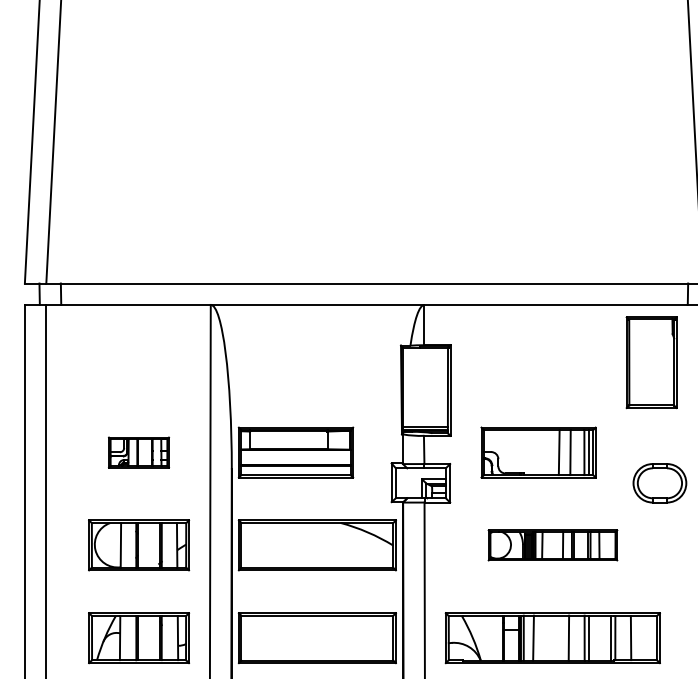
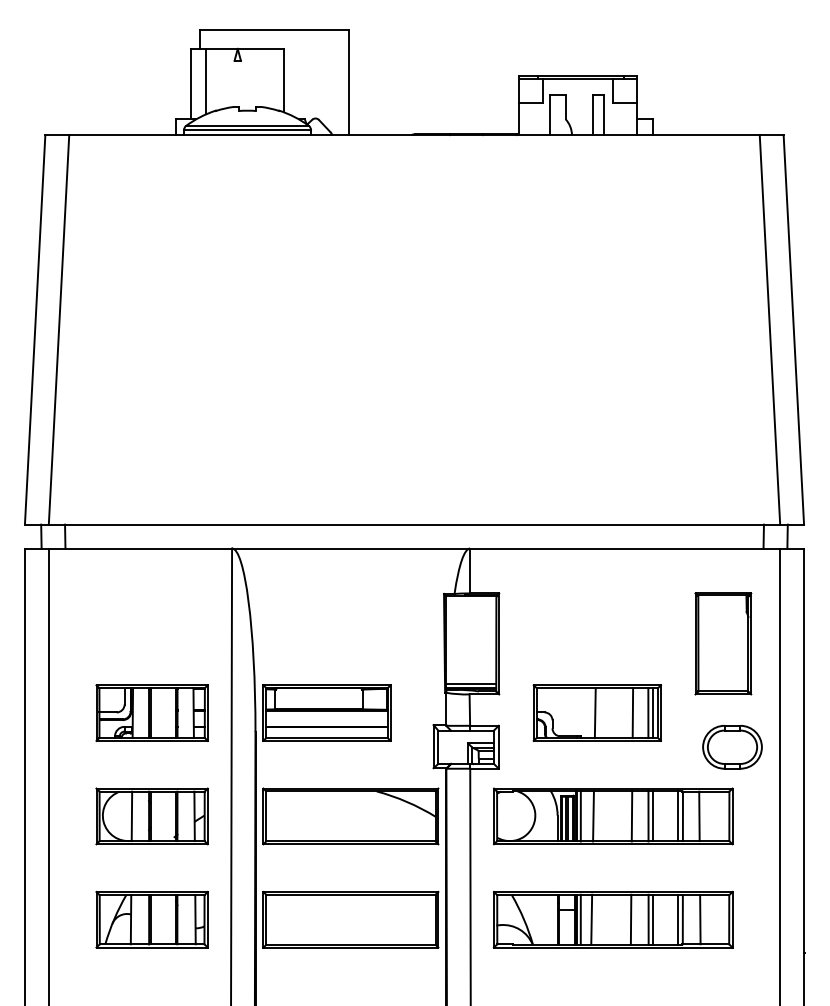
part: (651, 362) -> (723, 643), moved
part: (138, 452) -> (151, 712), size x1.67
line: (558, 452) -> (594, 713), moved
part: (553, 545) -> (613, 816), size x1.67

